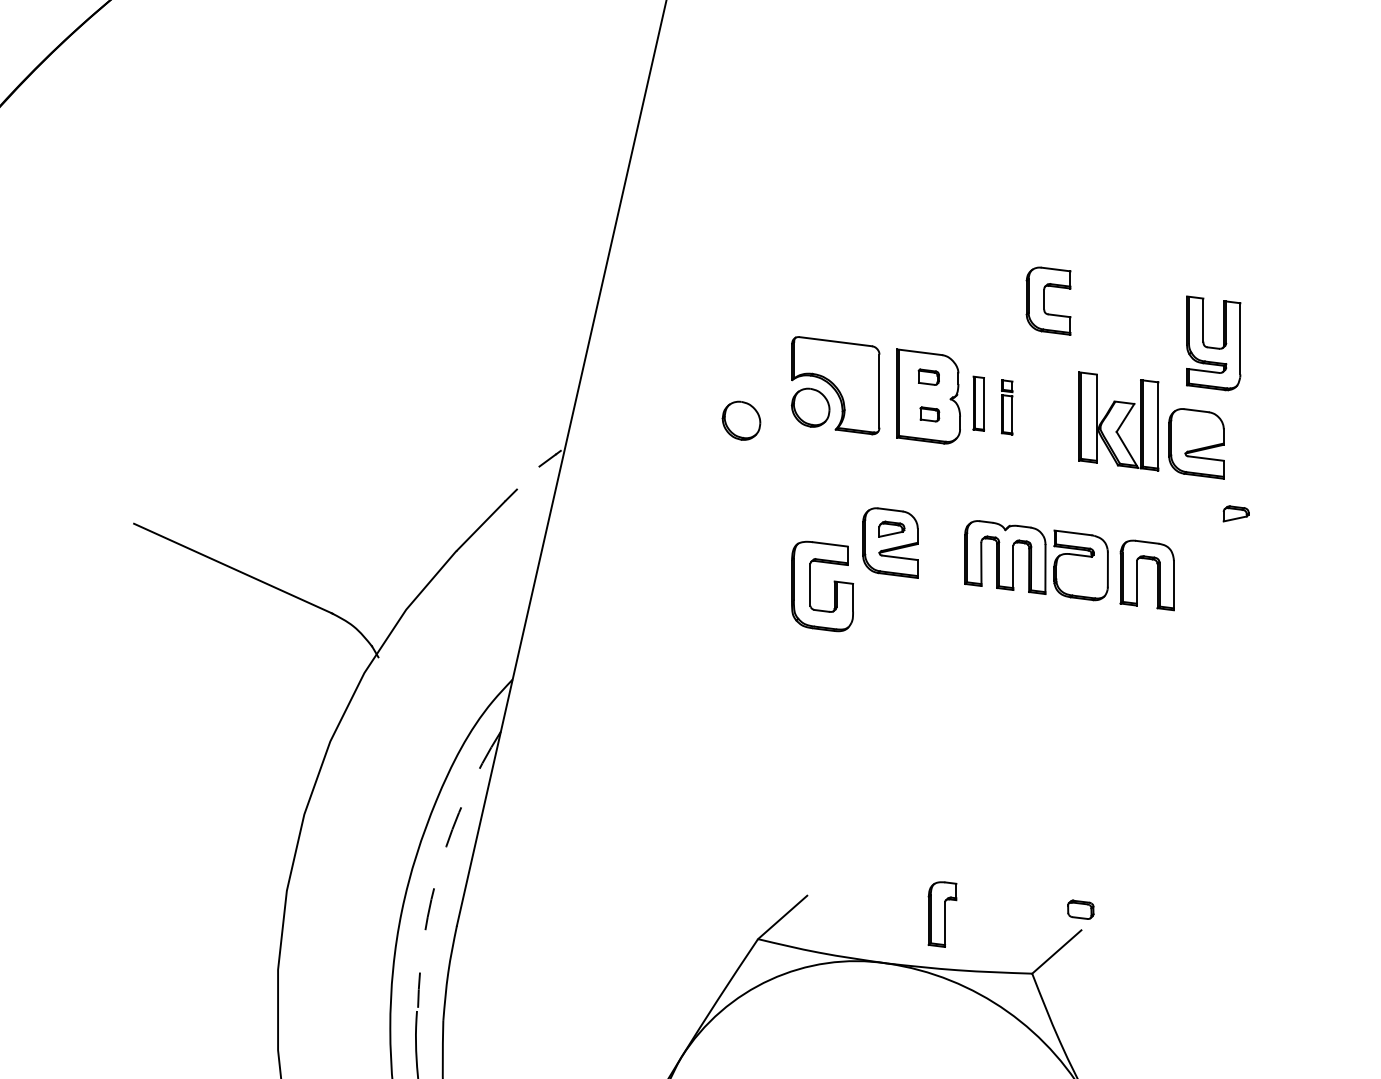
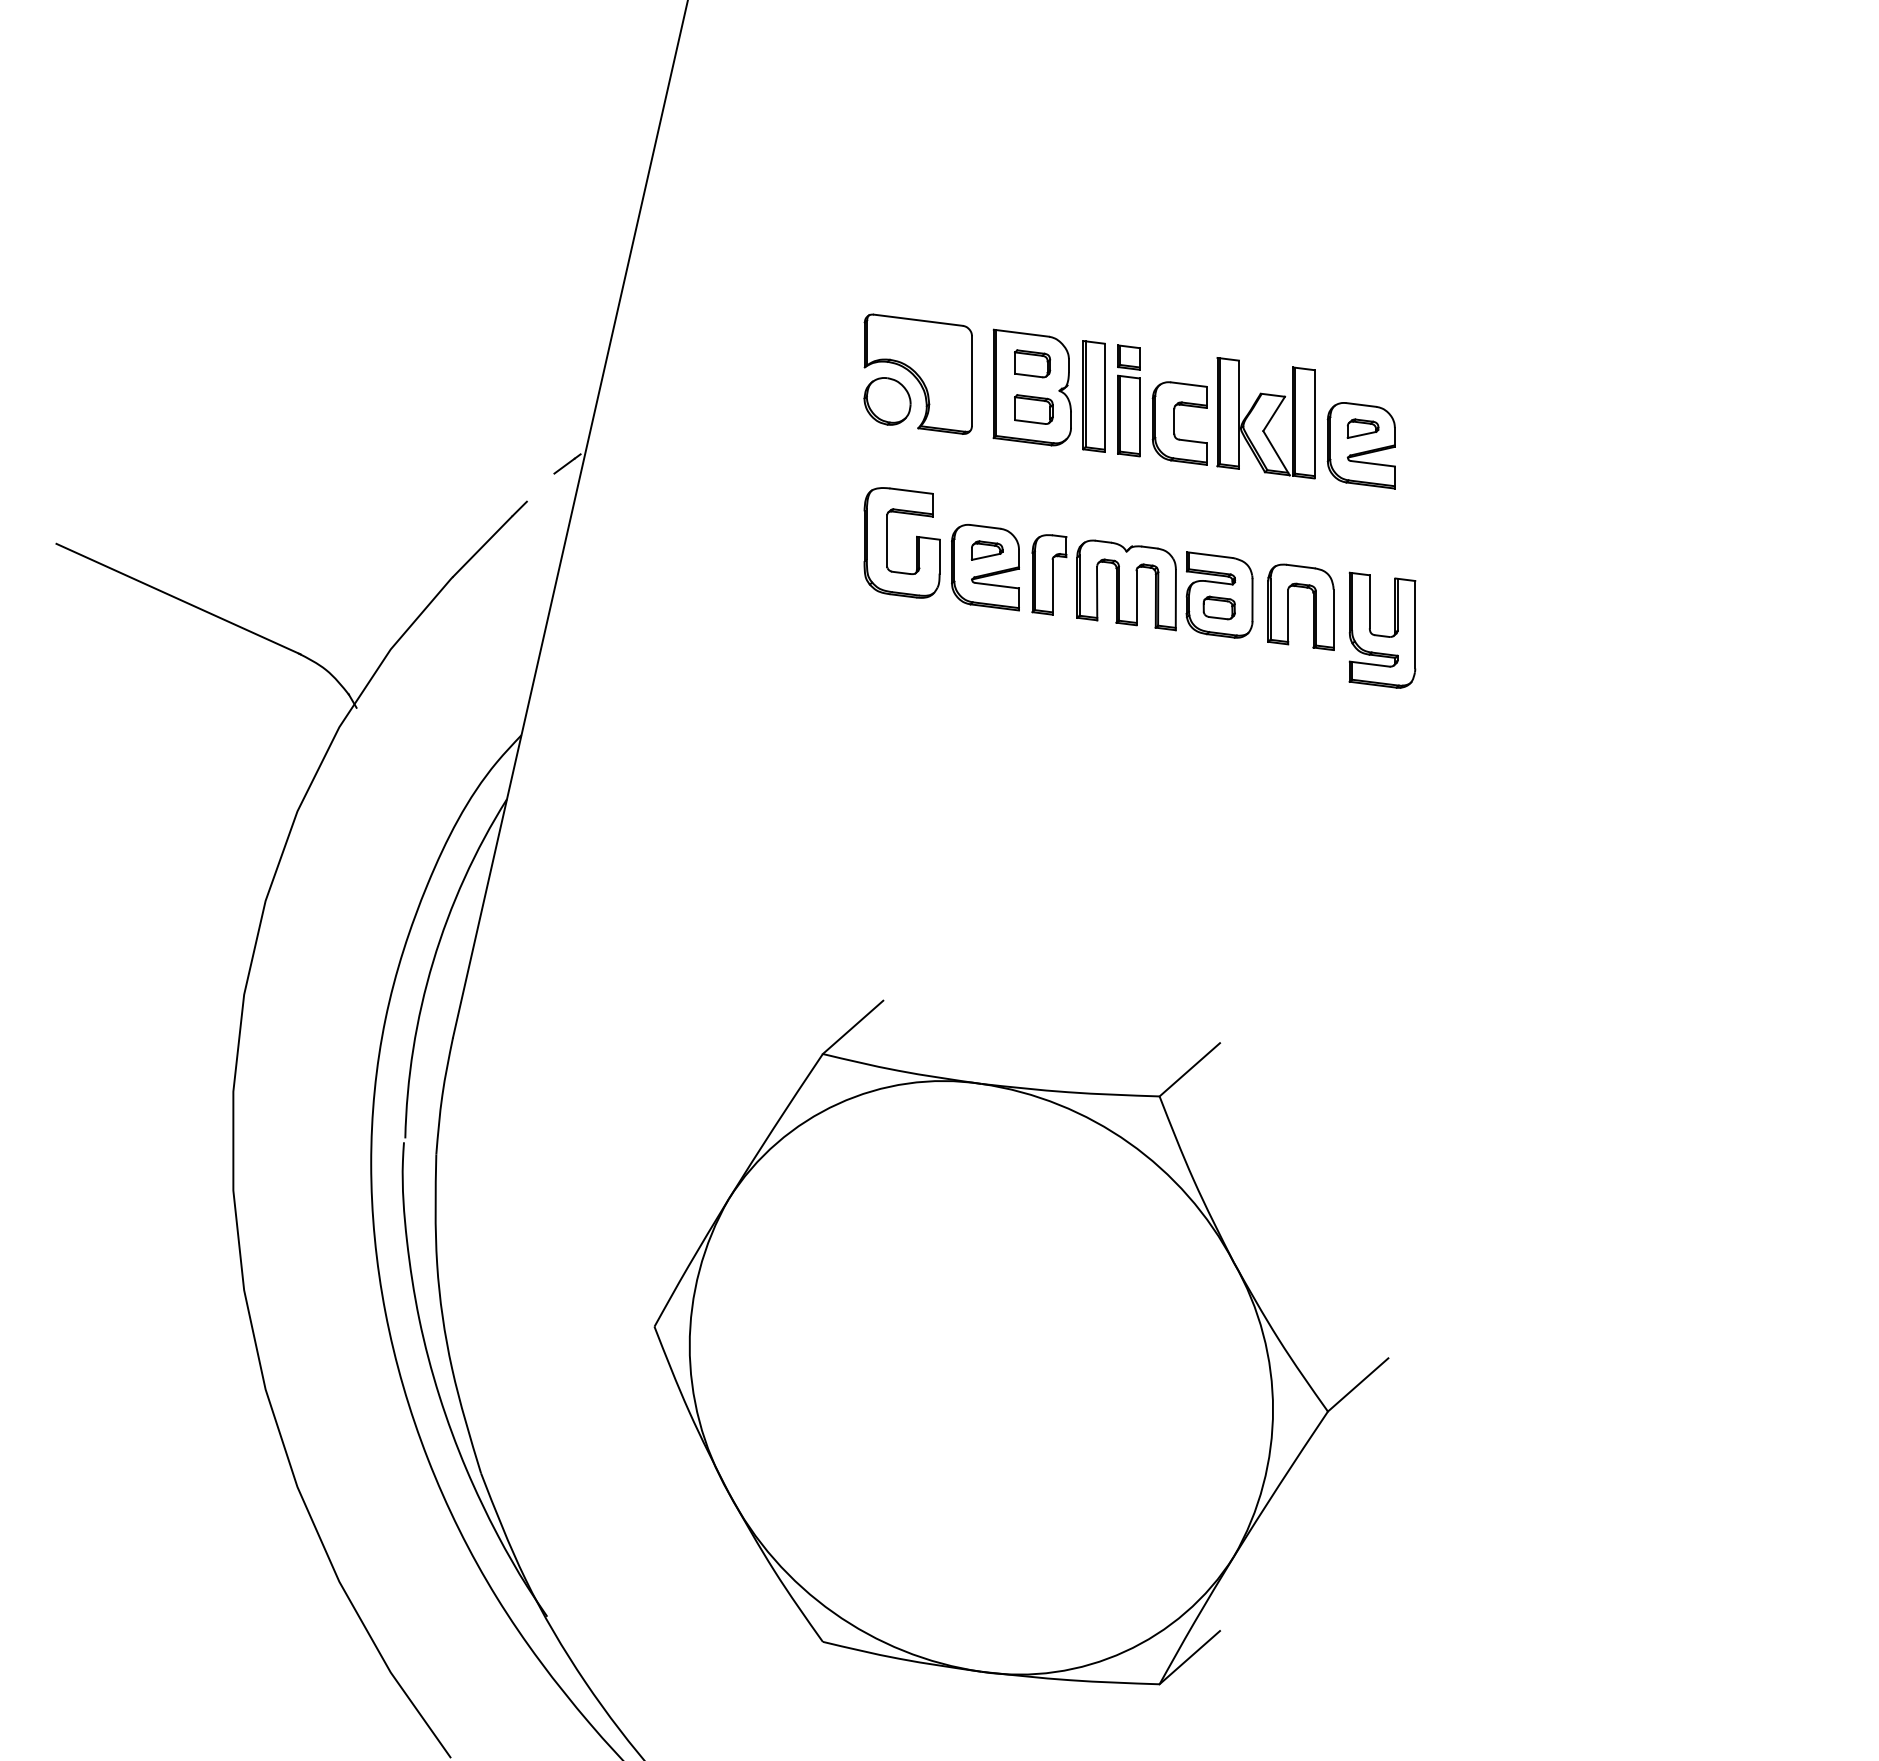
part: (1048, 301) -> (1179, 423), moved
part: (1213, 342) -> (1382, 629), moved
part: (928, 376) -> (1032, 363), size x1.43
part: (978, 403) -> (1093, 396), size x1.67
part: (1006, 407) -> (1128, 400), size x1.67
part: (929, 414) -> (1033, 409), size x1.67
part: (741, 420) -> (802, 417), removed
part: (1235, 513) -> (1362, 428), moved
part: (810, 586) -> (887, 542), moved
arc: (441, 863) -> (433, 961), dashed -> solid
part: (1080, 909) -> (1218, 607), moved
part: (942, 914) -> (1049, 574), moved

